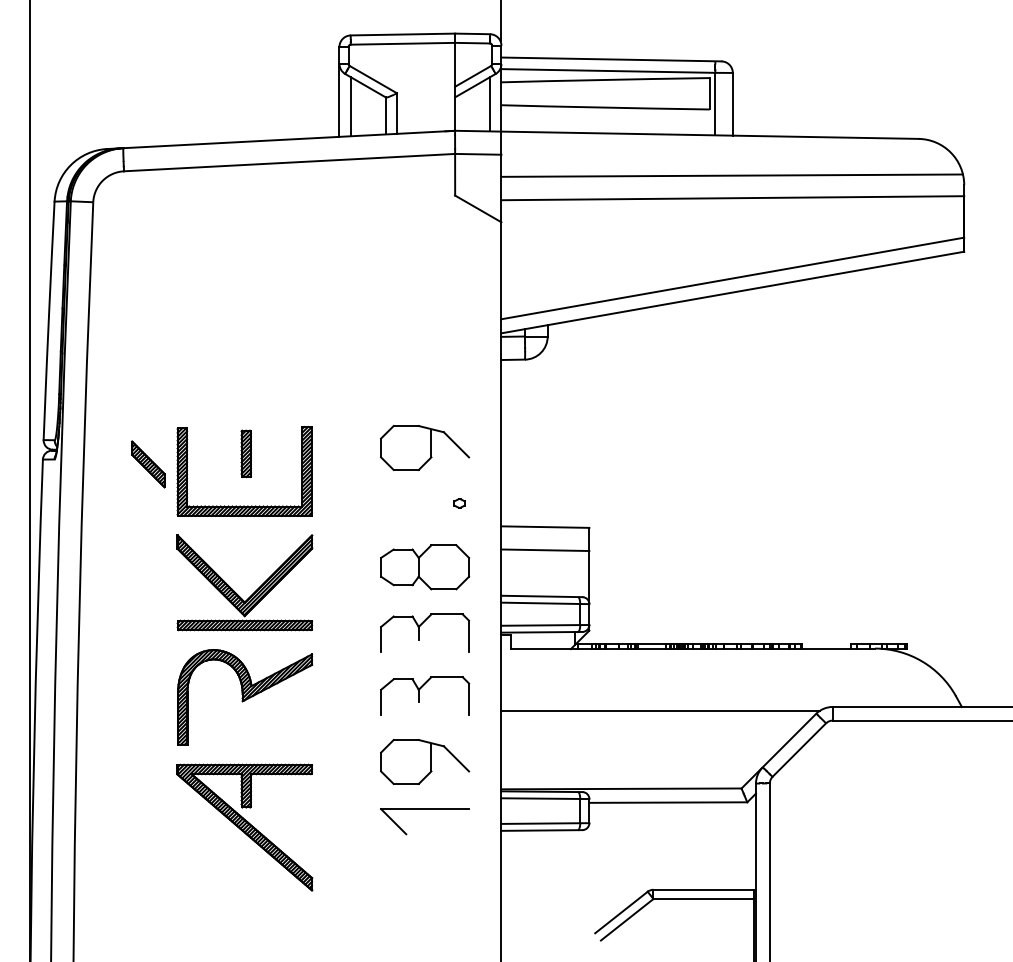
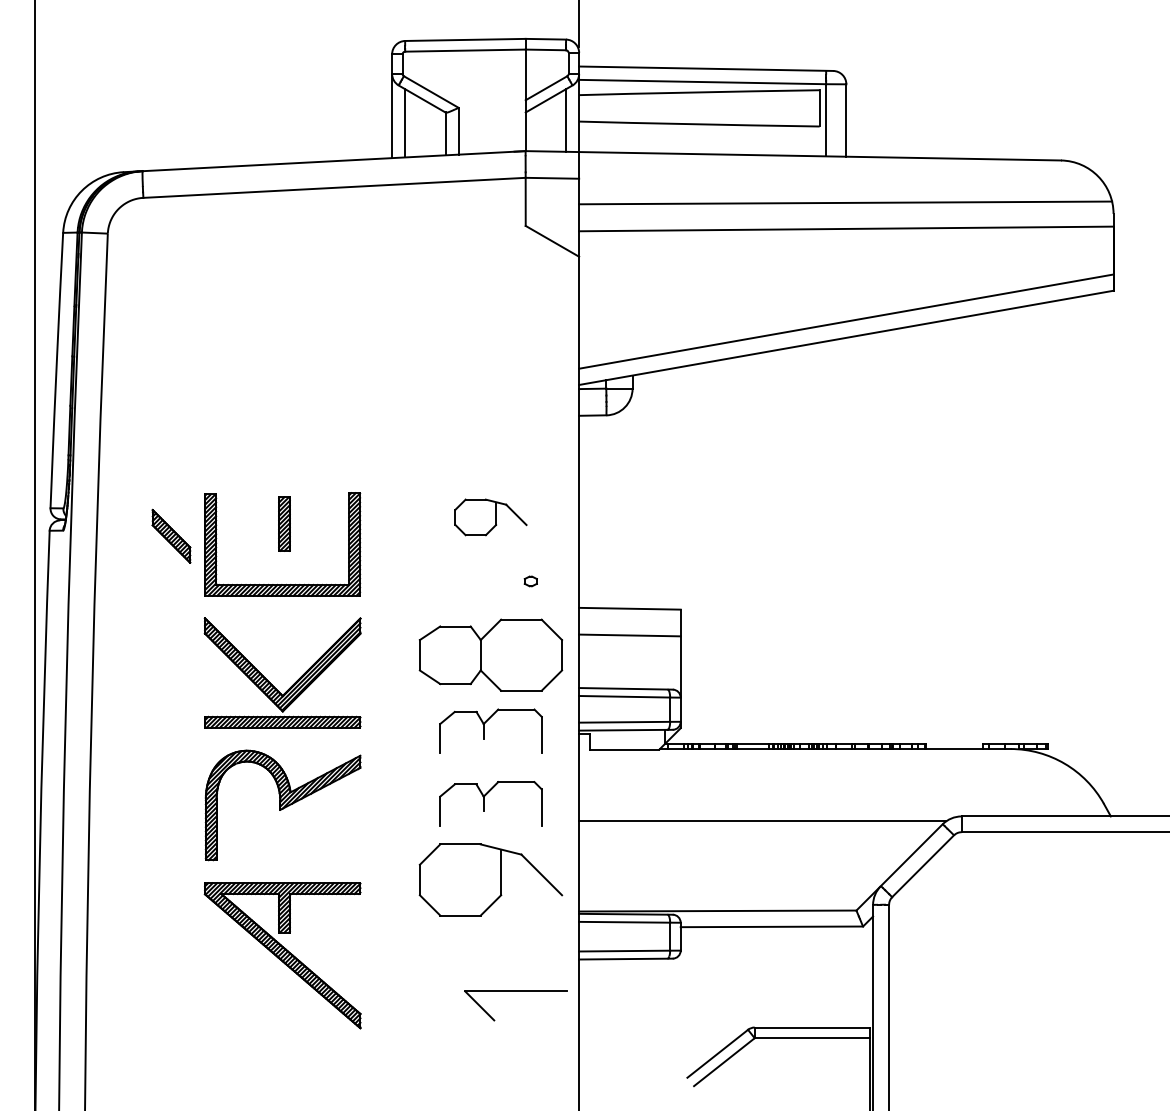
part: (424, 448) -> (490, 517), size x0.7
part: (424, 566) -> (490, 654), size x1.4
part: (424, 761) -> (490, 879), size x1.4
part: (424, 809) -> (515, 991), moved

